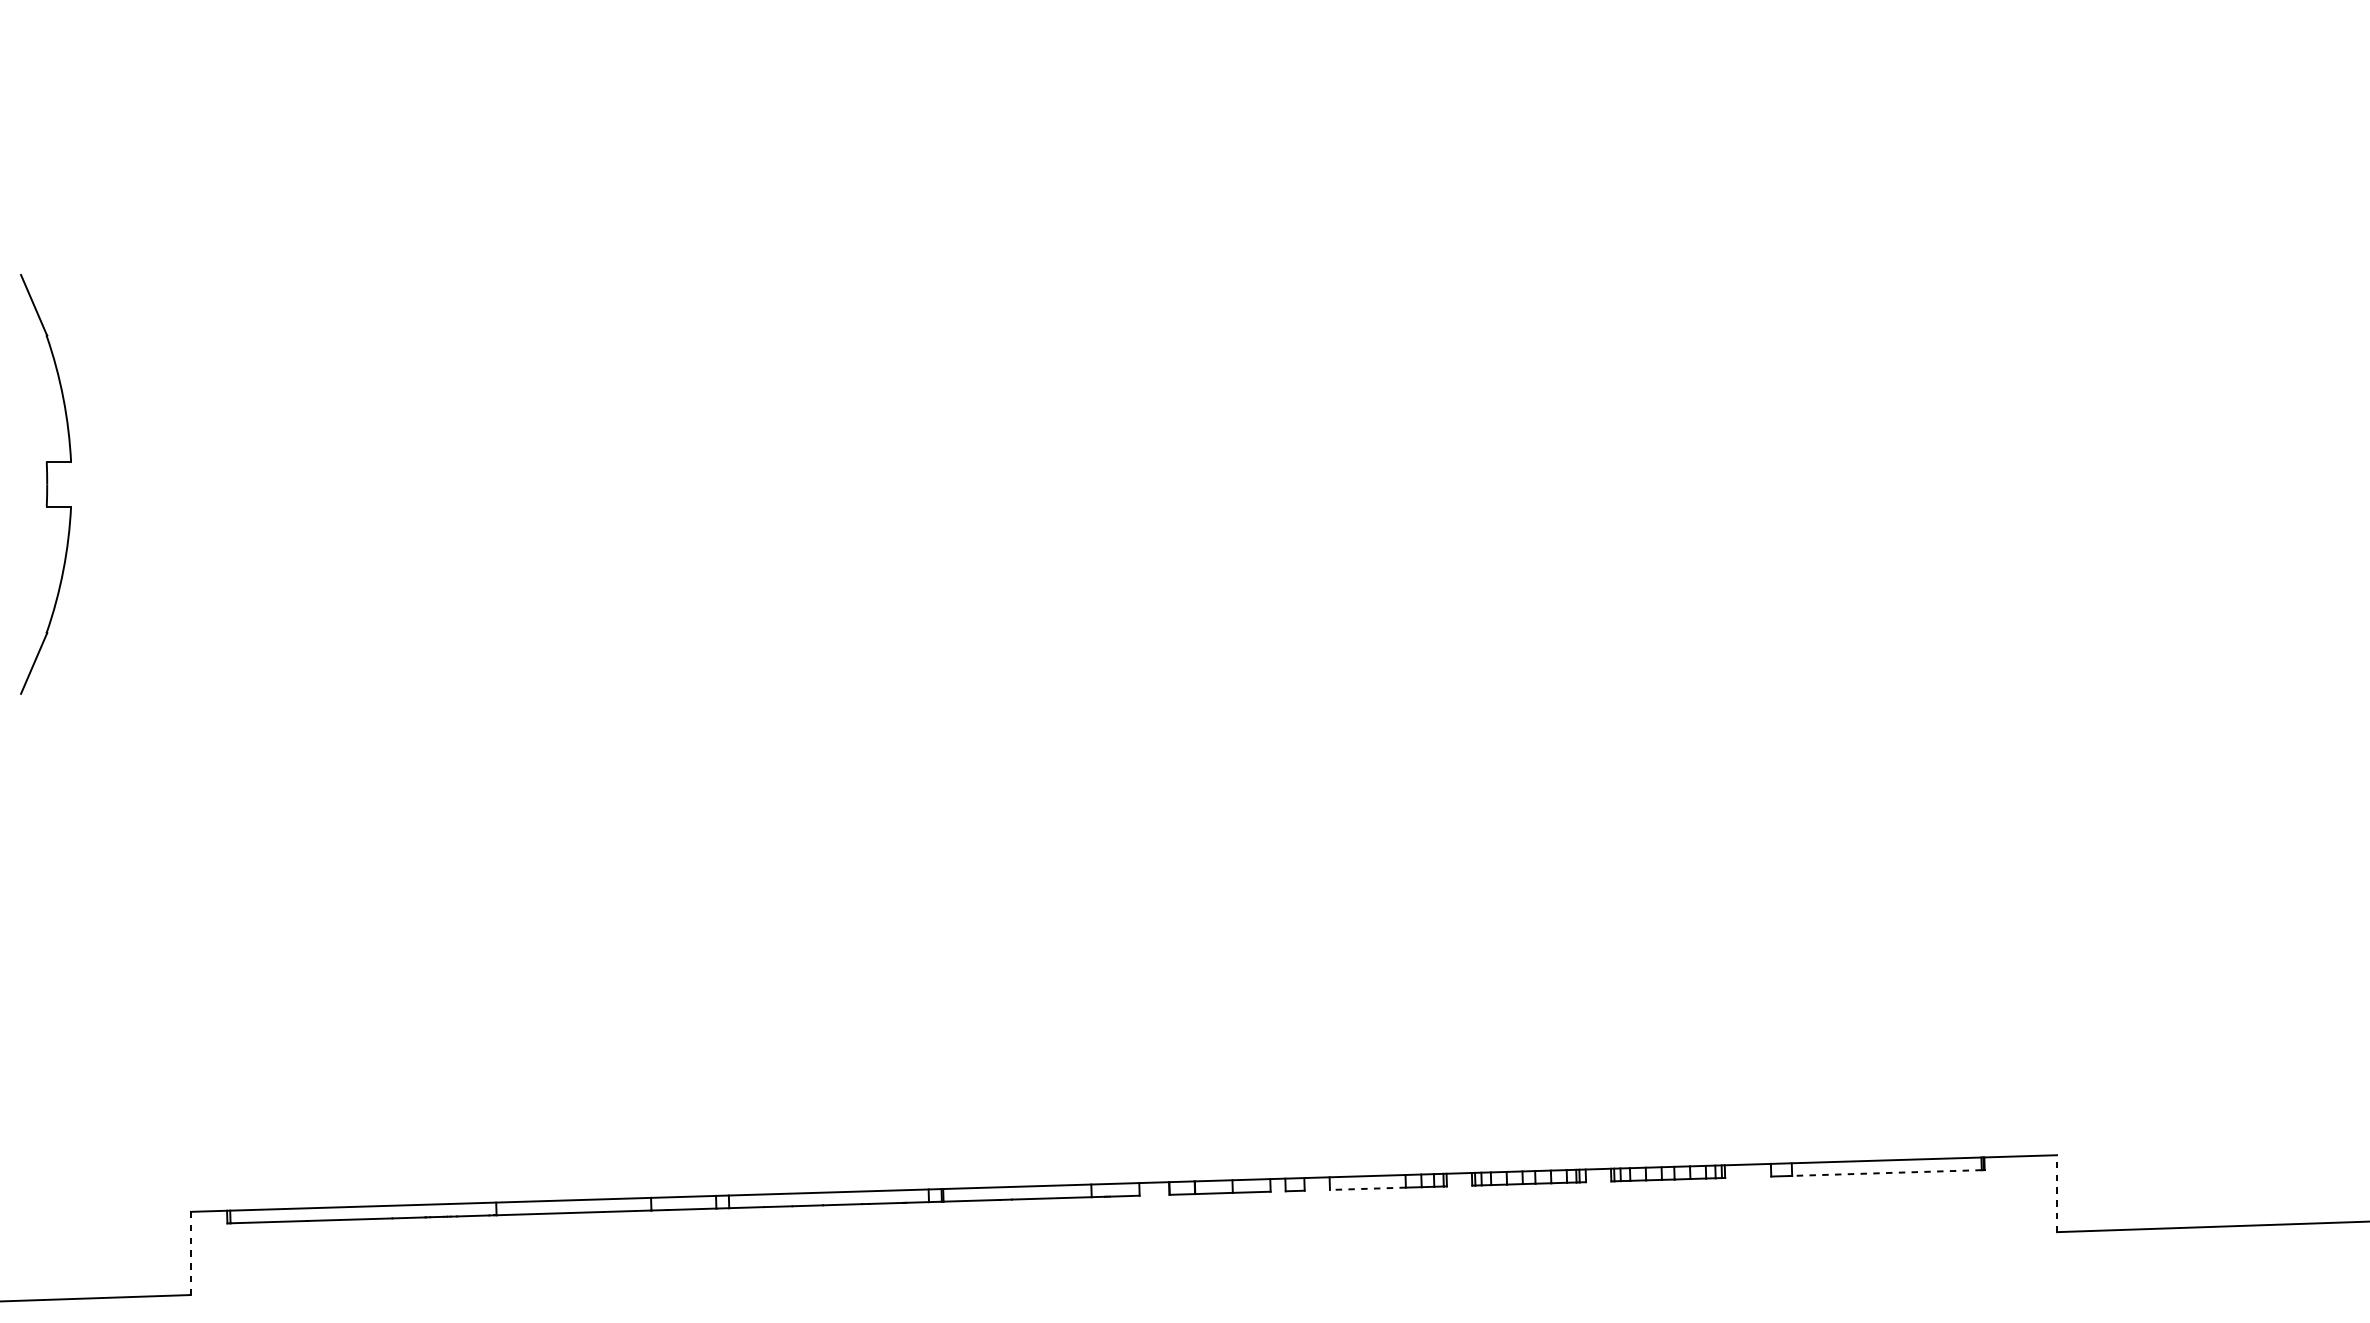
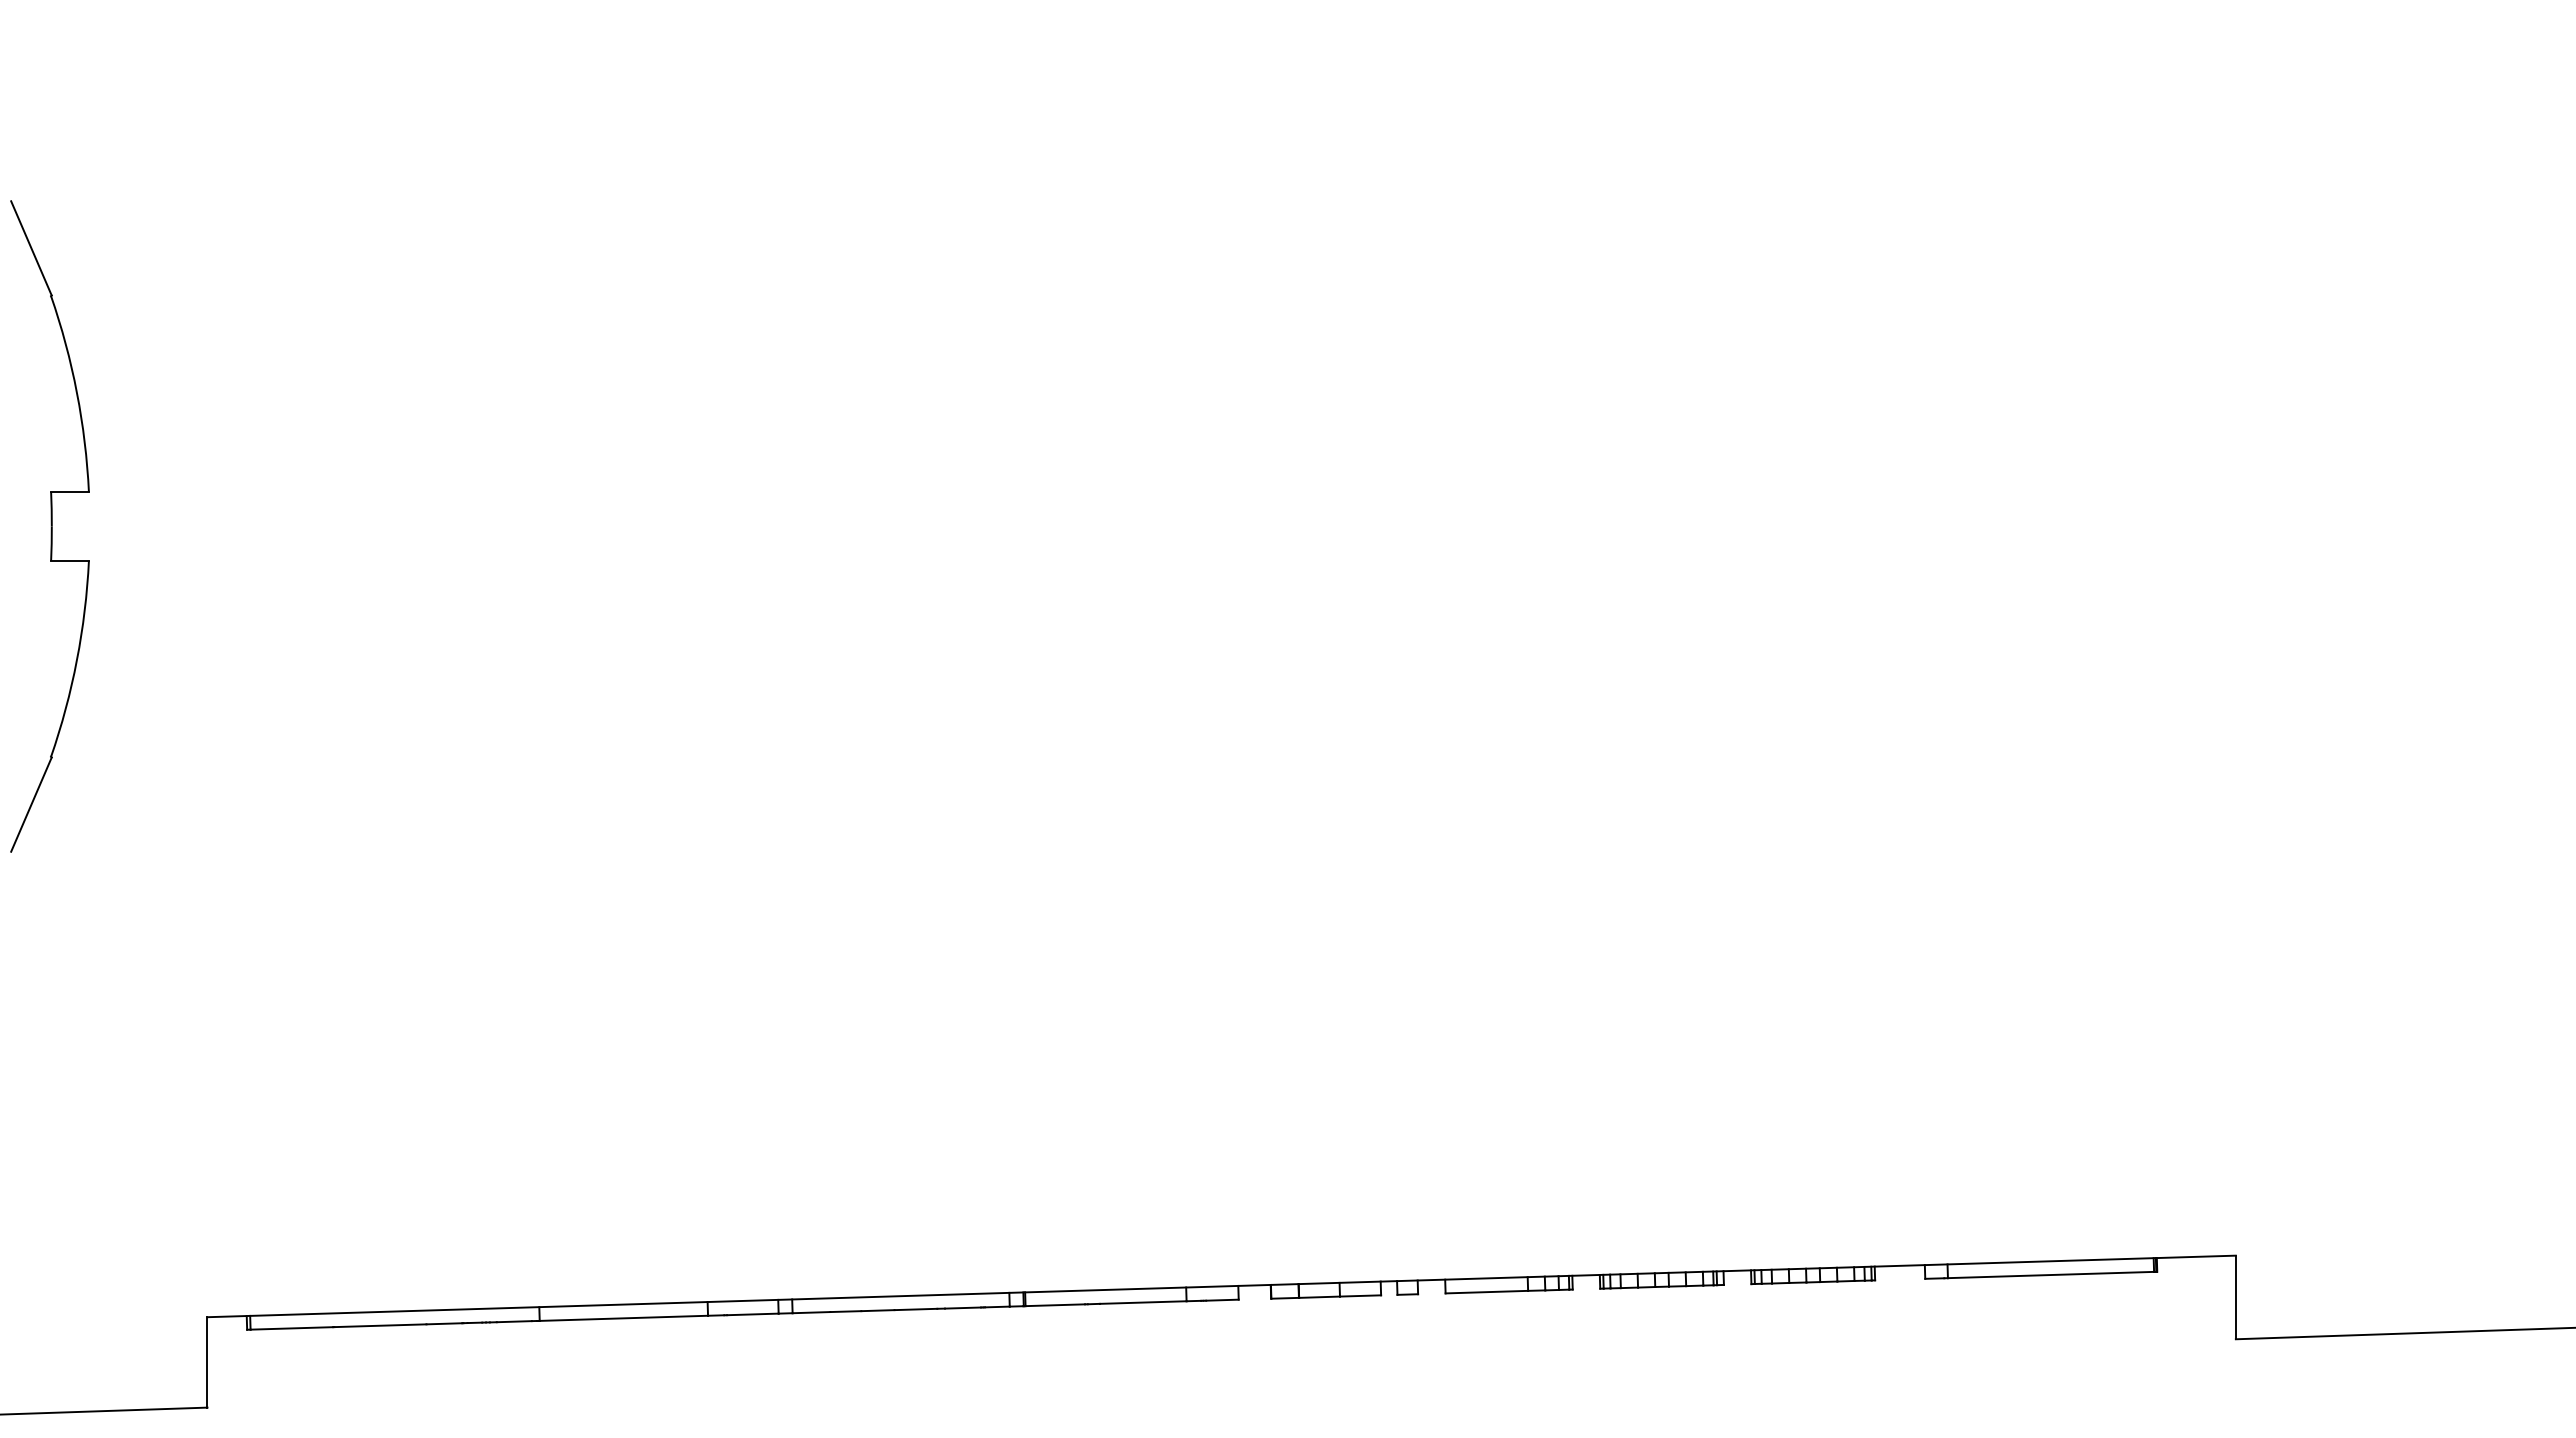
part: (45, 484) -> (49, 526), size x1.43
line: (1886, 1173) -> (2050, 1275), dashed -> solid
line: (1367, 1189) -> (1486, 1292), dashed -> solid
line: (2056, 1193) -> (2235, 1297), dashed -> solid
line: (190, 1252) -> (207, 1361), dashed -> solid

